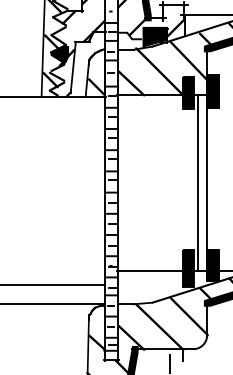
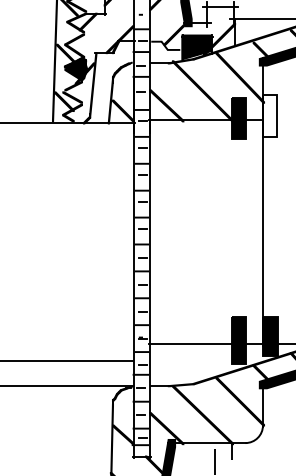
fill: (212, 91) -> (269, 116), removed
line: (198, 182) -> (252, 231), removed

